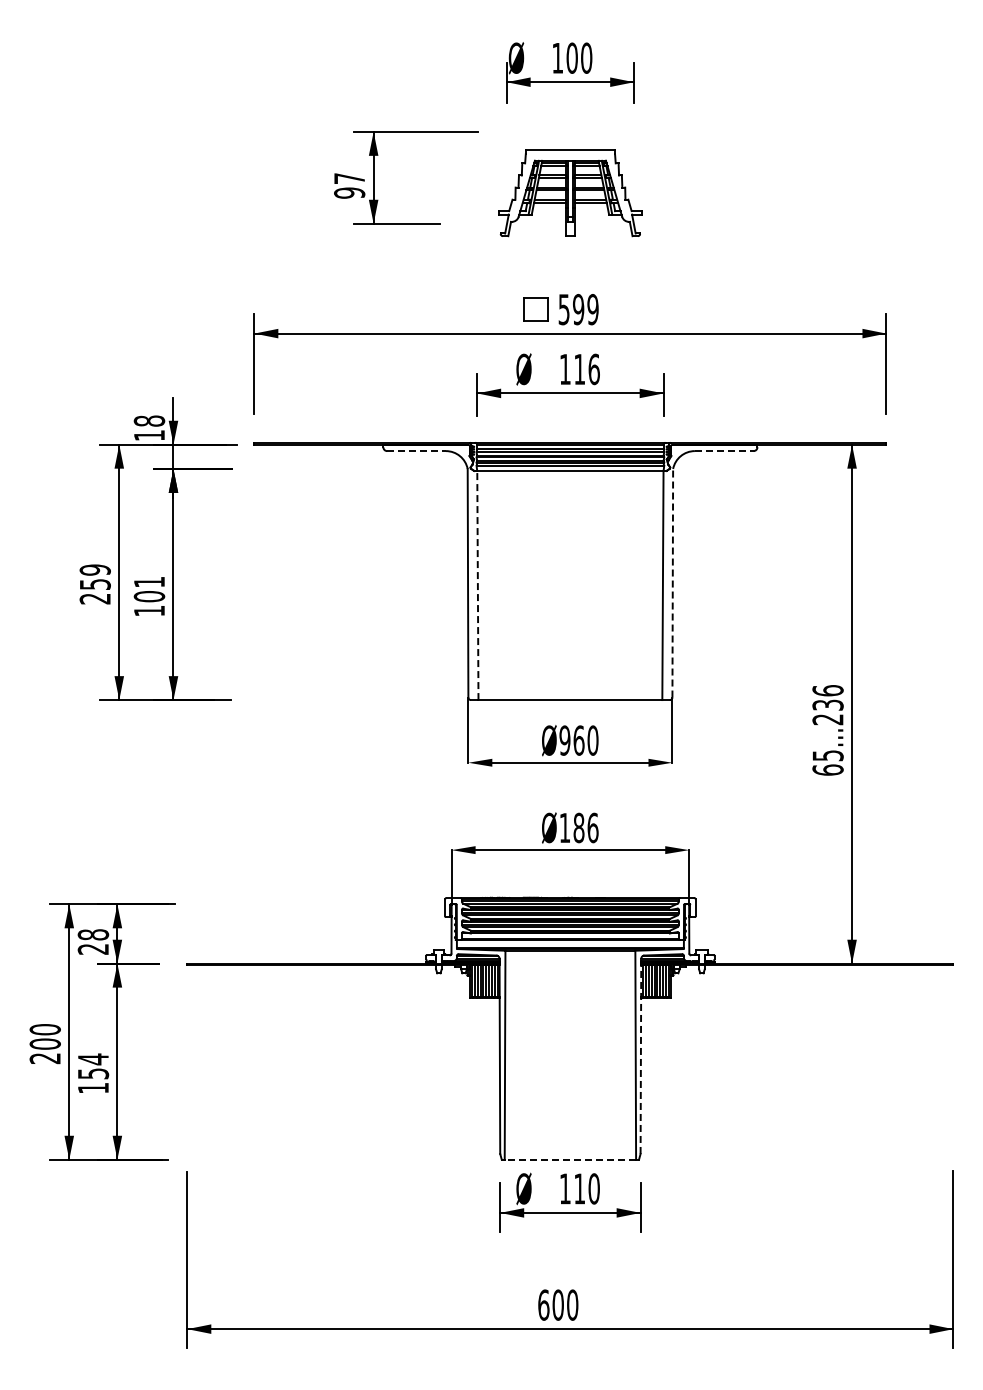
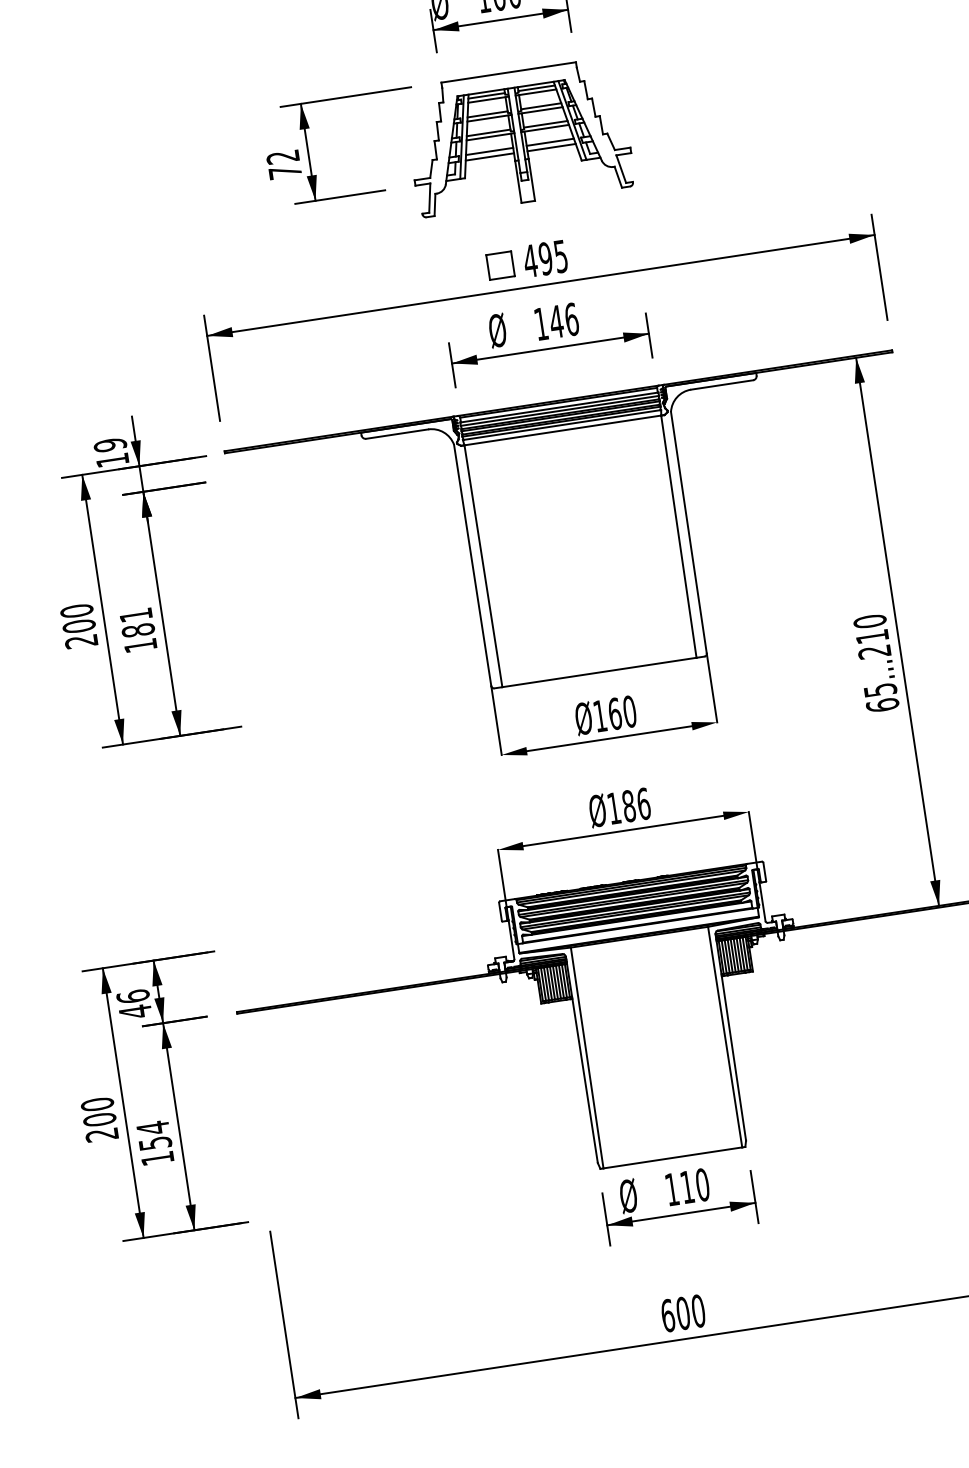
text: (349, 185) -> (283, 164), 97 -> 72
part: (570, 193) -> (518, 137), size x1.43
text: (578, 309) -> (545, 258), 599 -> 495
text: (579, 369) -> (556, 321), 116 -> 146
text: (149, 420) -> (110, 444), 18 -> 19
line: (417, 451) -> (398, 434), dashed -> solid
line: (724, 451) -> (722, 385), dashed -> solid
text: (94, 577) -> (77, 619), 259 -> 200
line: (672, 582) -> (688, 532), dashed -> solid
line: (477, 585) -> (483, 566), dashed -> solid
text: (149, 596) -> (138, 630), 101 -> 181
text: (827, 697) -> (870, 628), 65...236 -> 65...210
text: (564, 740) -> (599, 716), Ø960 -> Ø160
text: (92, 942) -> (133, 1004), 28 -> 46
line: (640, 1056) -> (730, 1037), dashed -> solid
line: (570, 1159) -> (672, 1157), dashed -> solid

